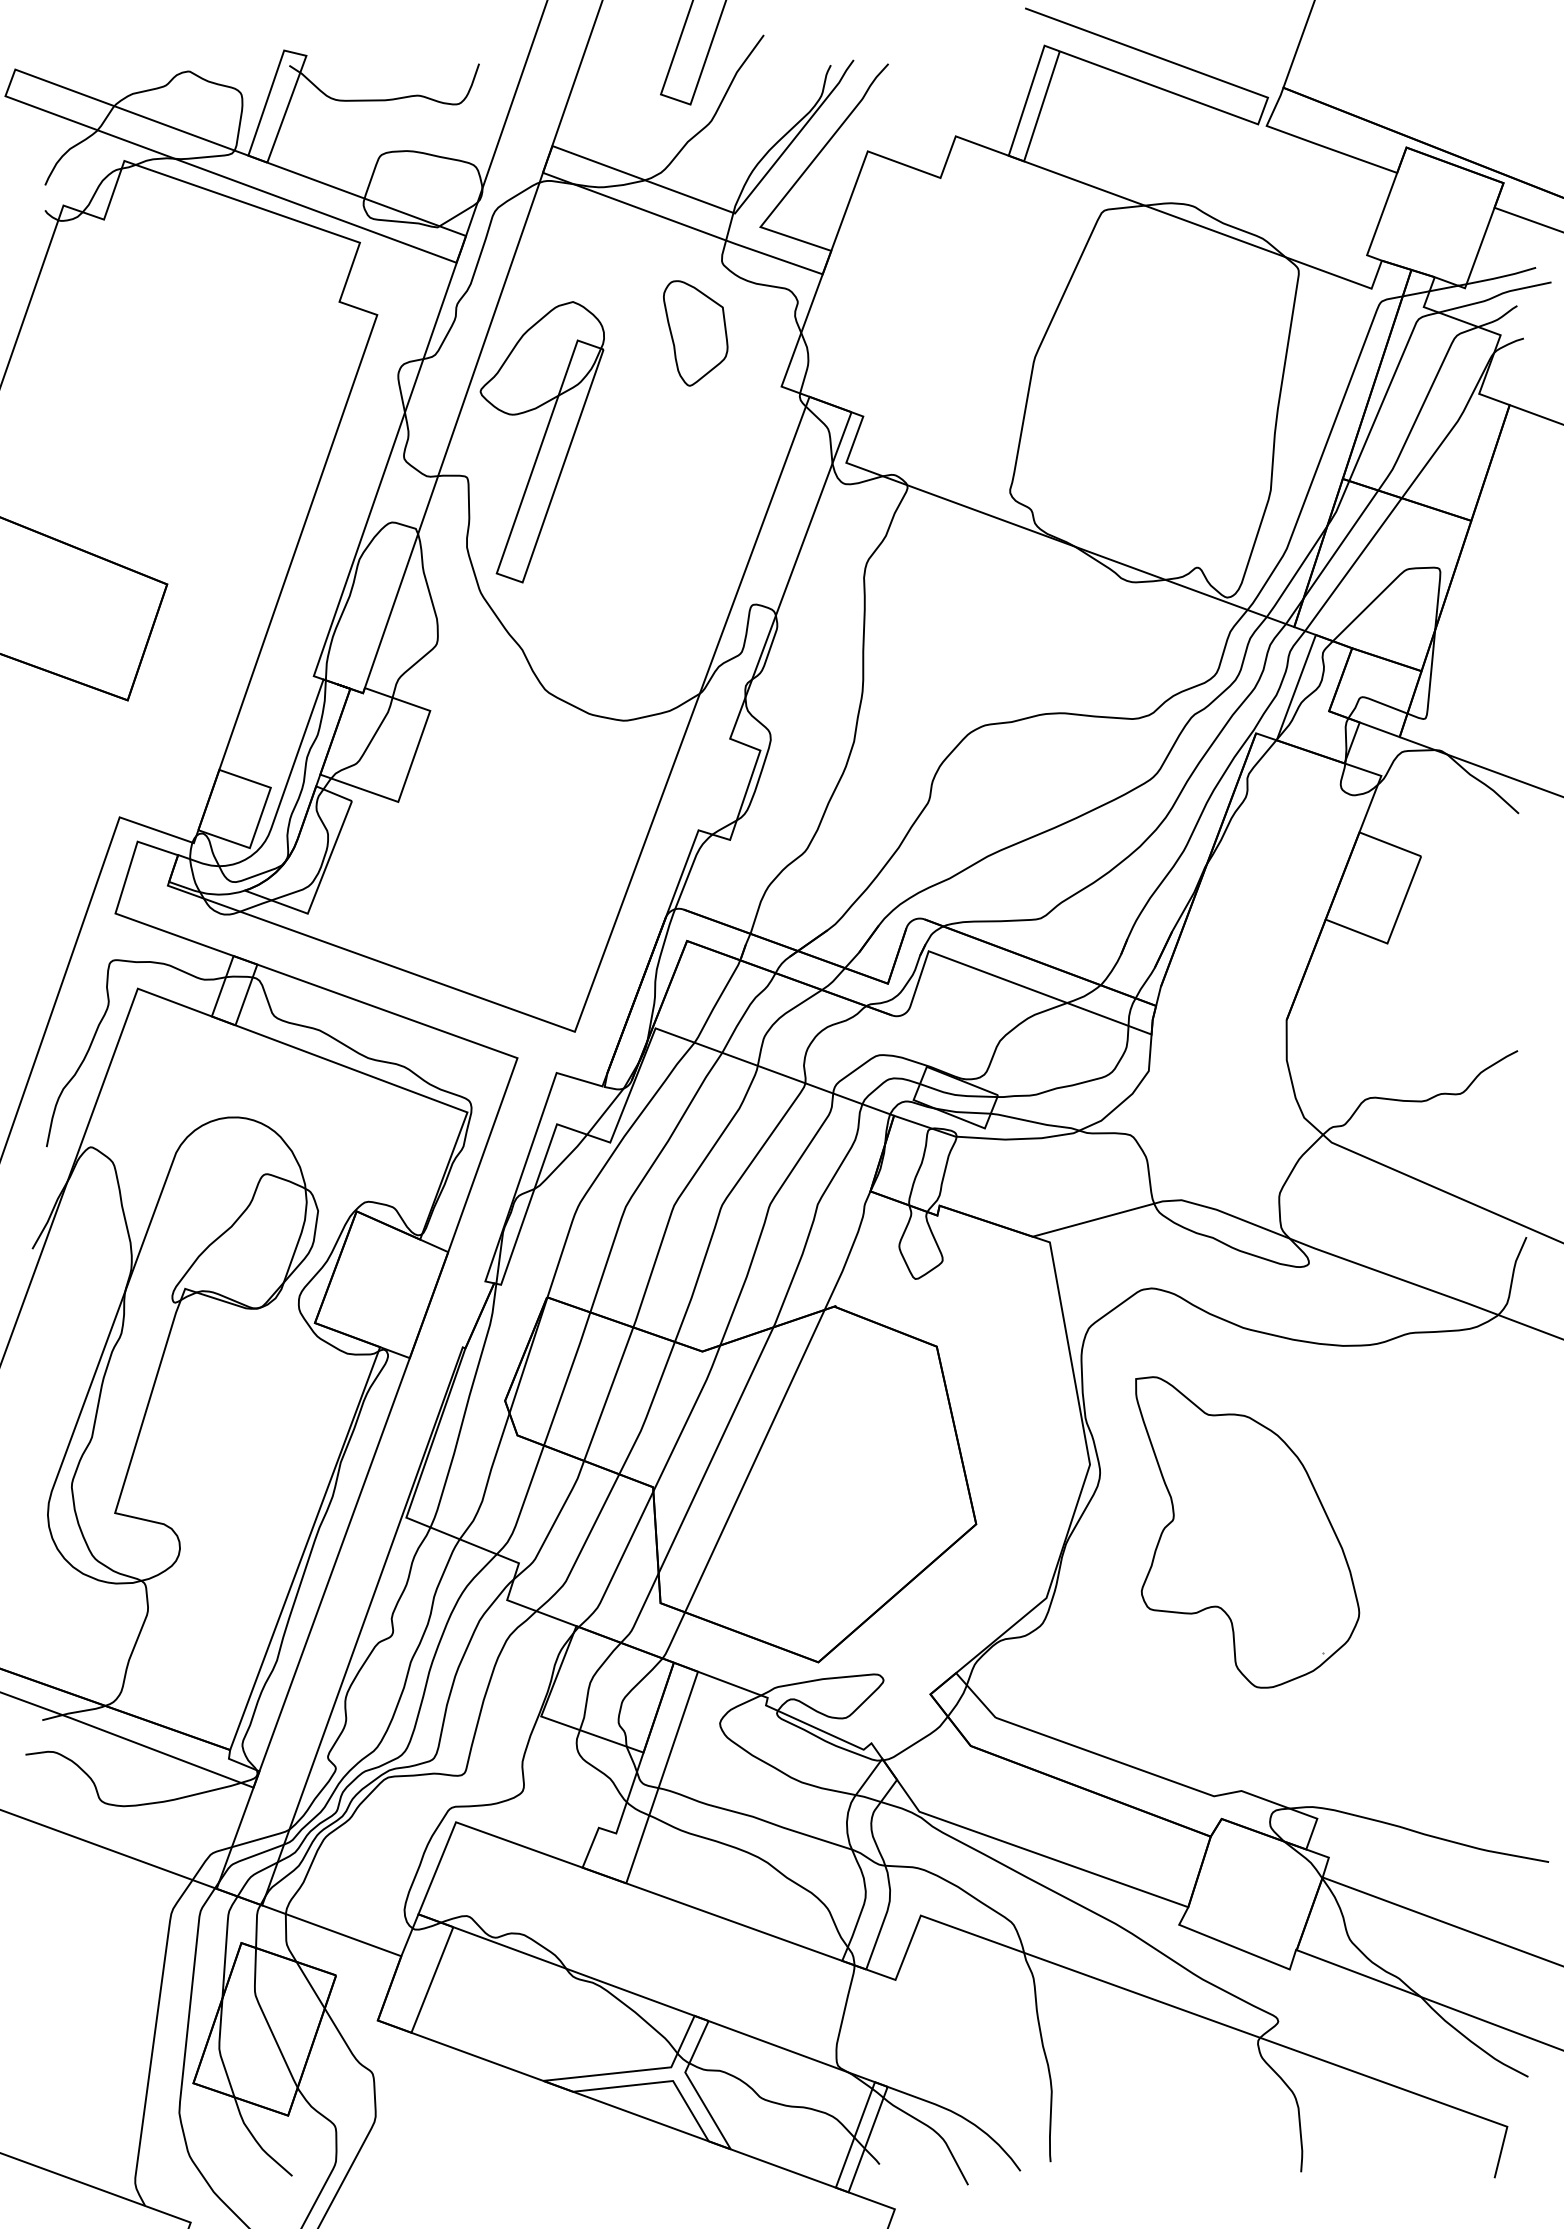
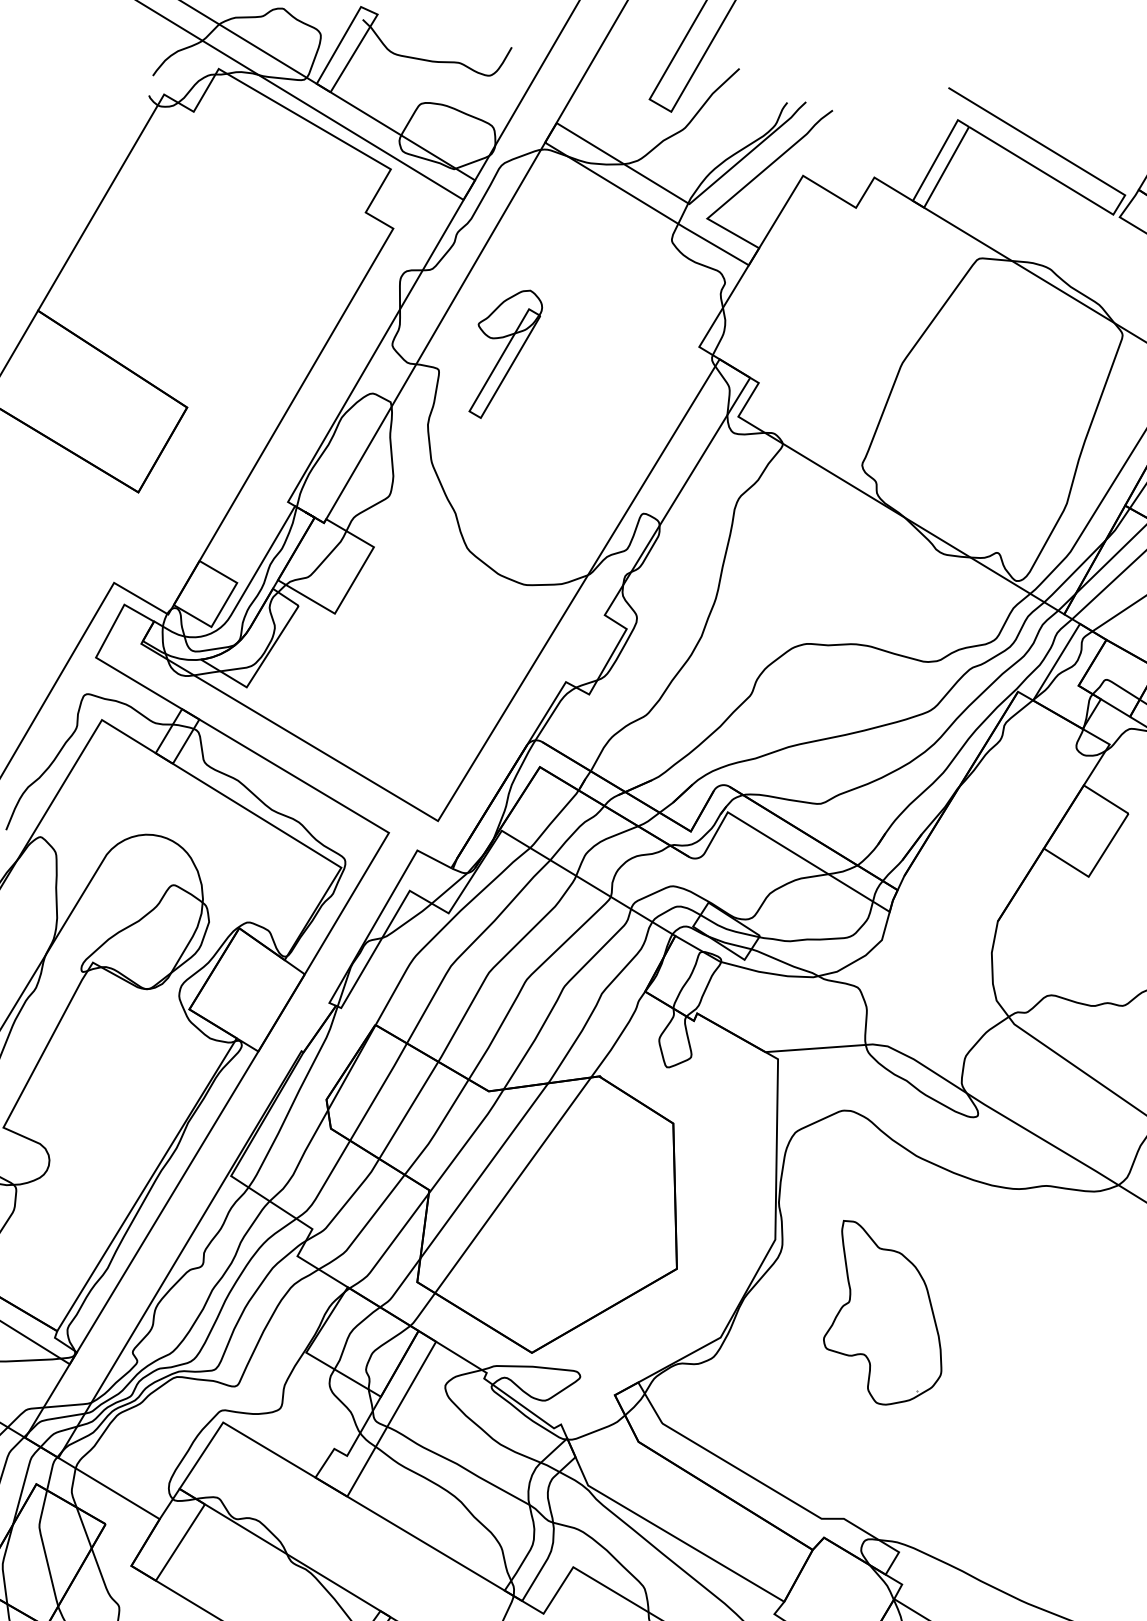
part: (695, 333) -> (640, 292), removed
part: (541, 442) -> (502, 353), size x0.6
part: (1247, 1532) -> (888, 1317), size x0.7

